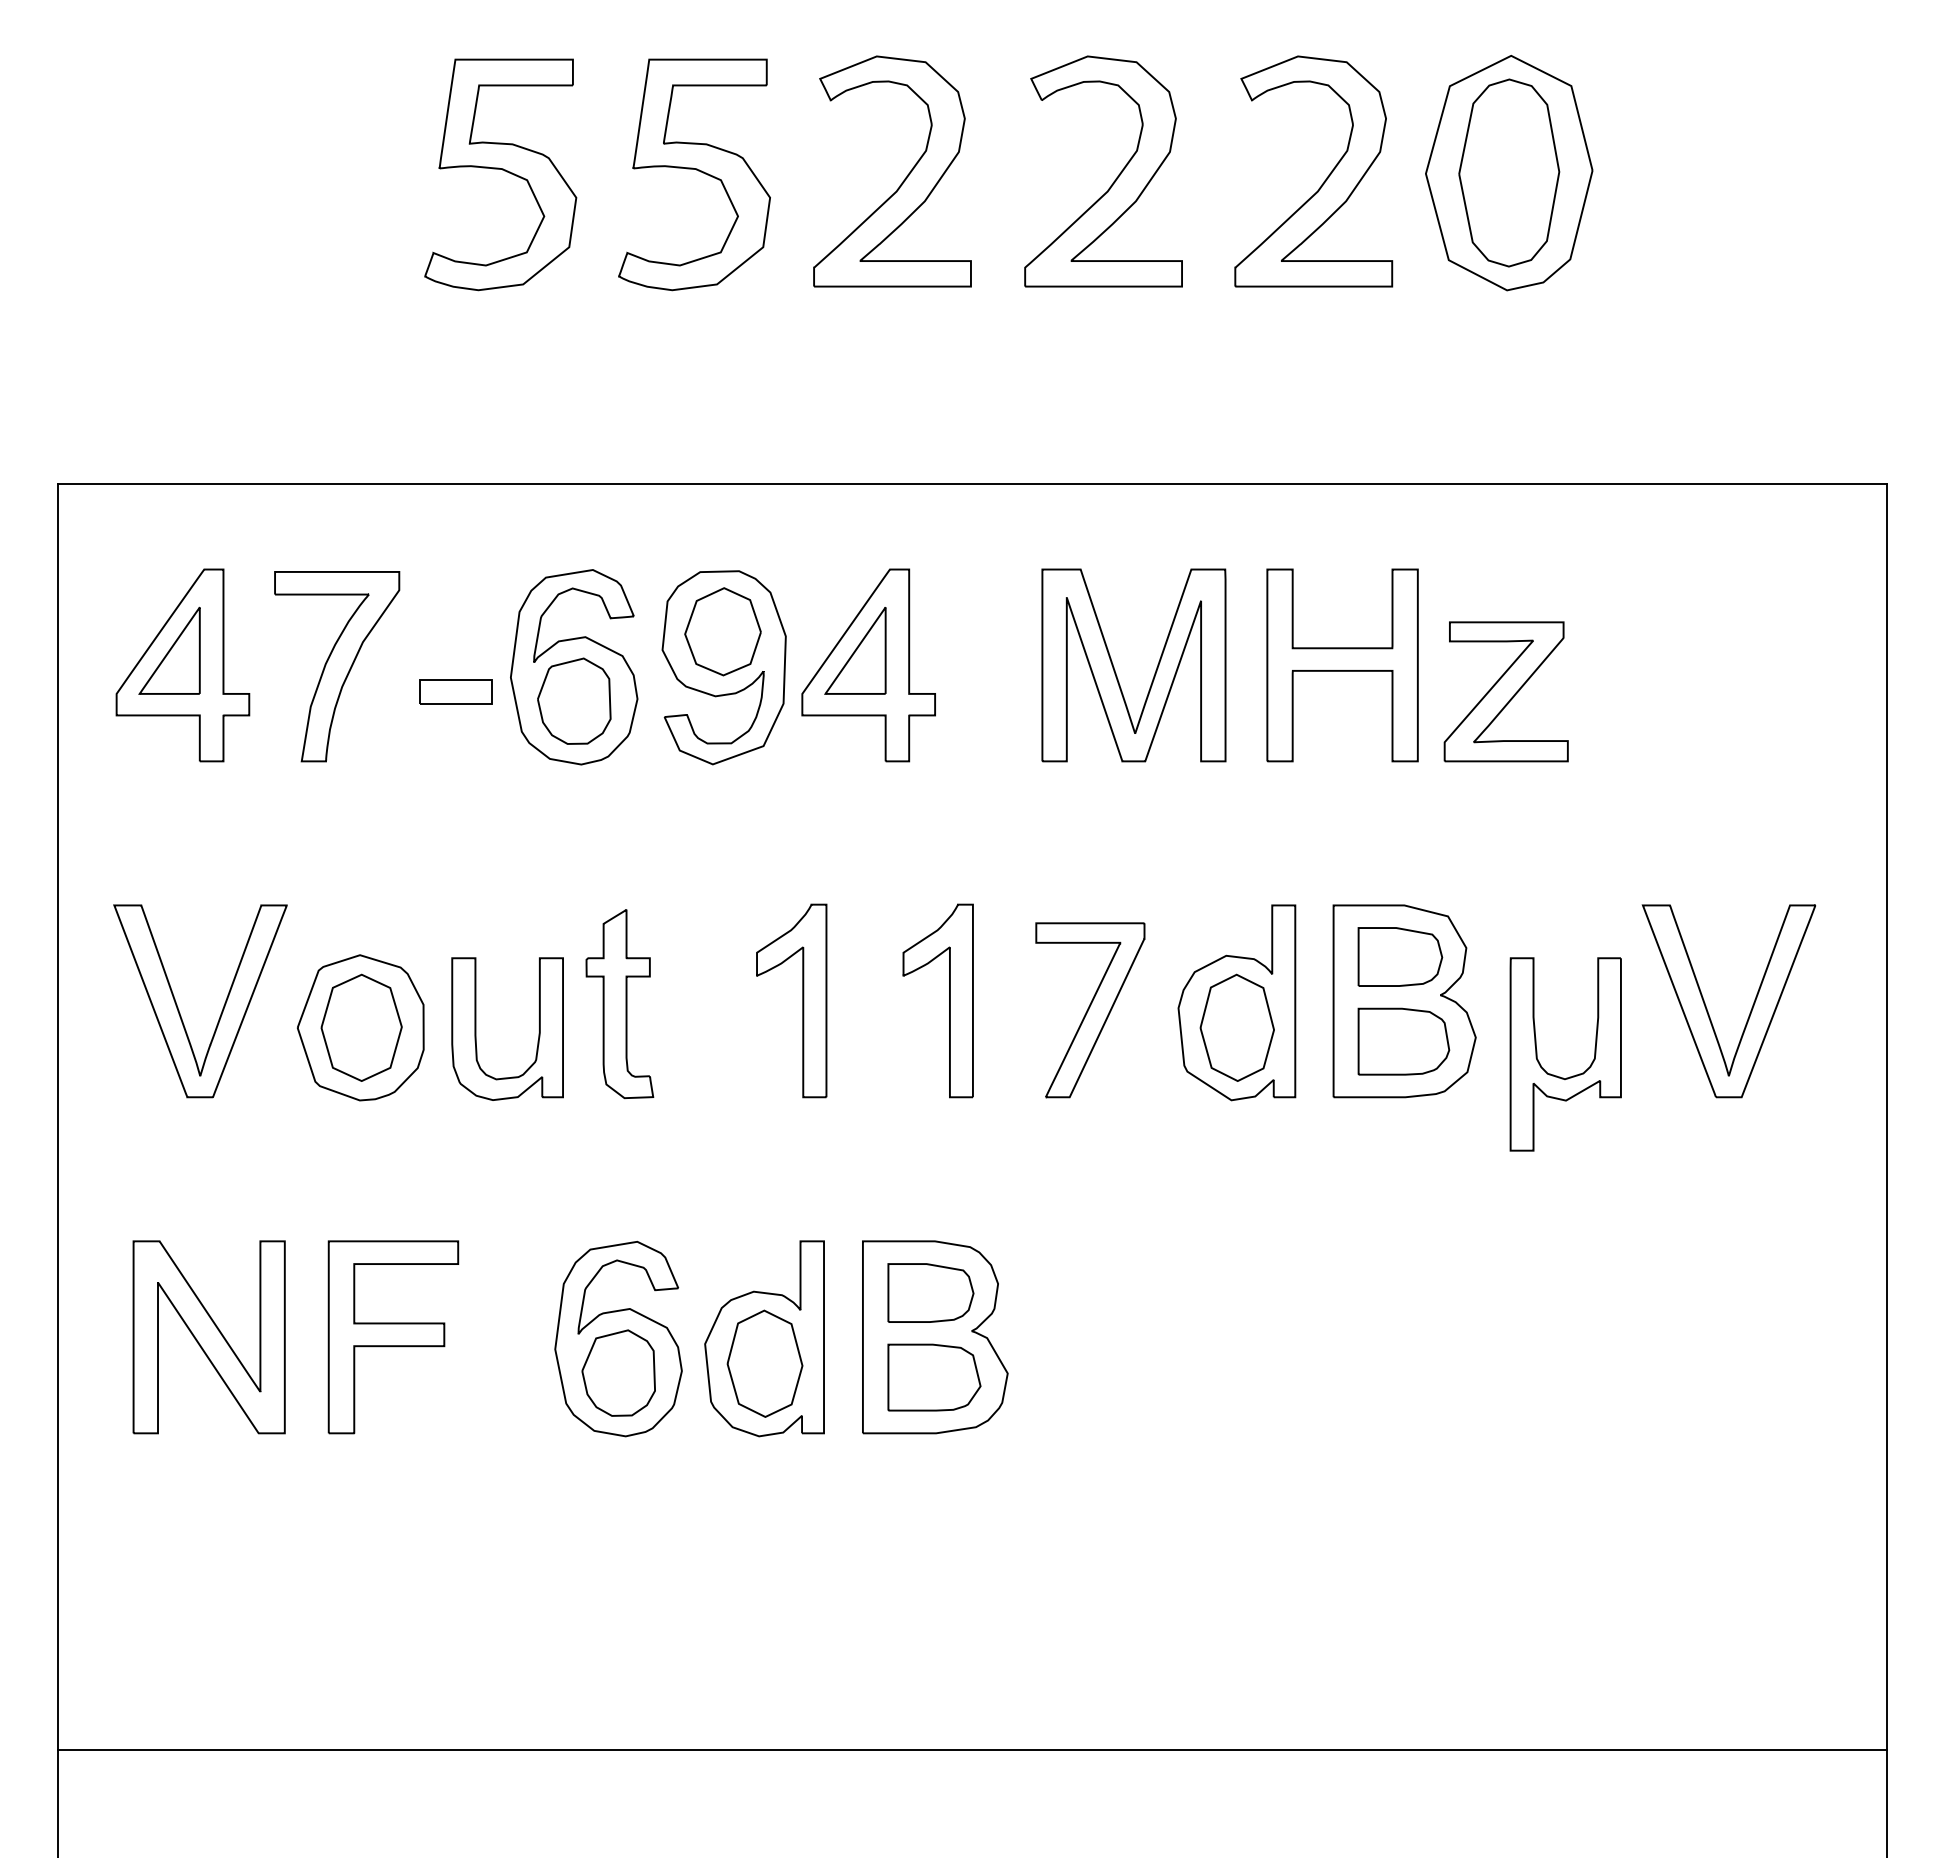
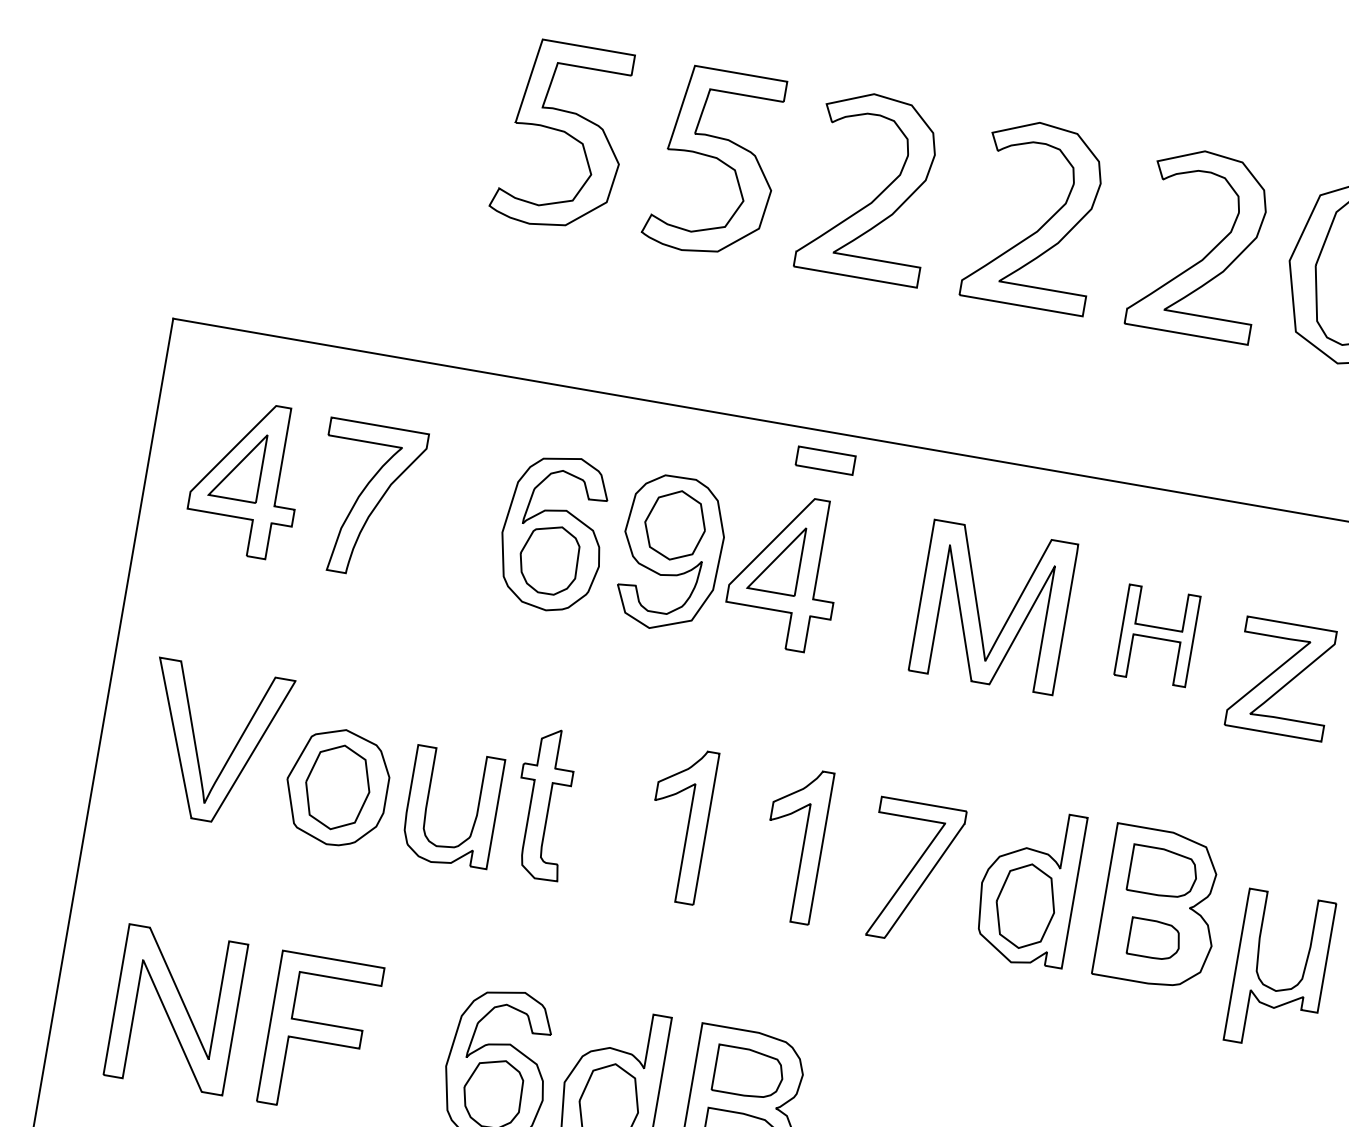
part: (1342, 665) -> (1157, 635), size x0.6
part: (455, 691) -> (825, 460), moved
part: (1403, 1041) -> (1154, 939), size x0.7

